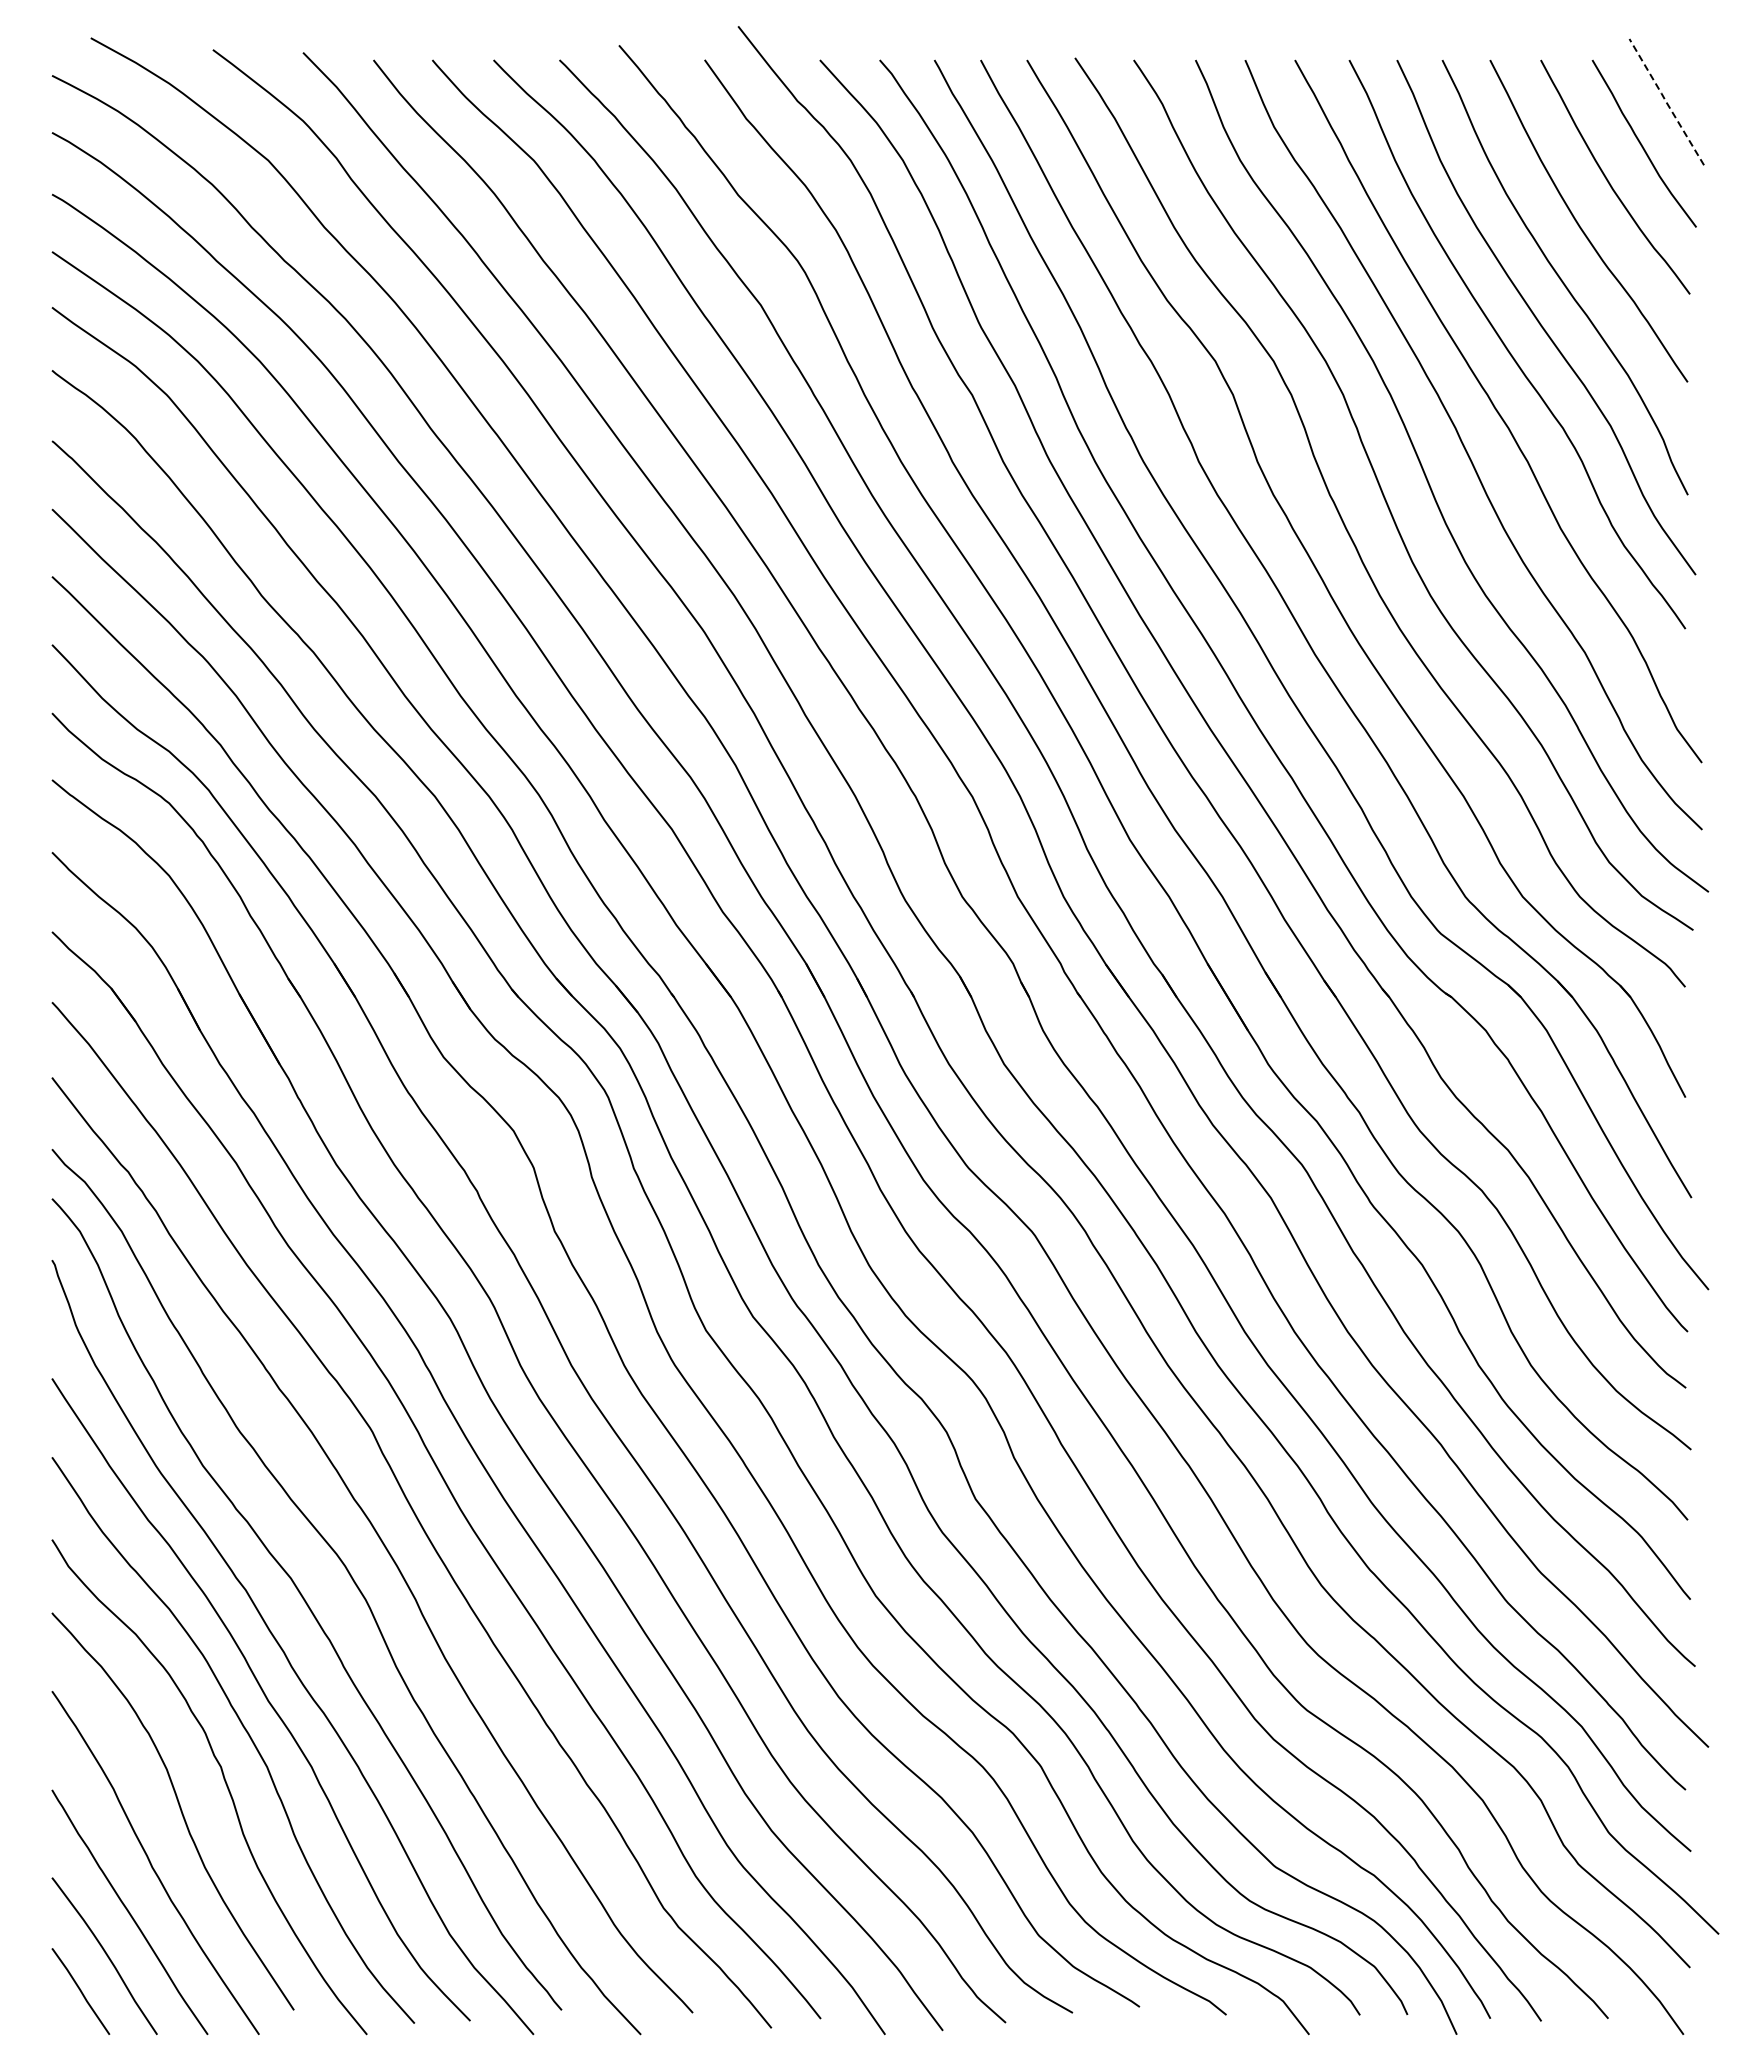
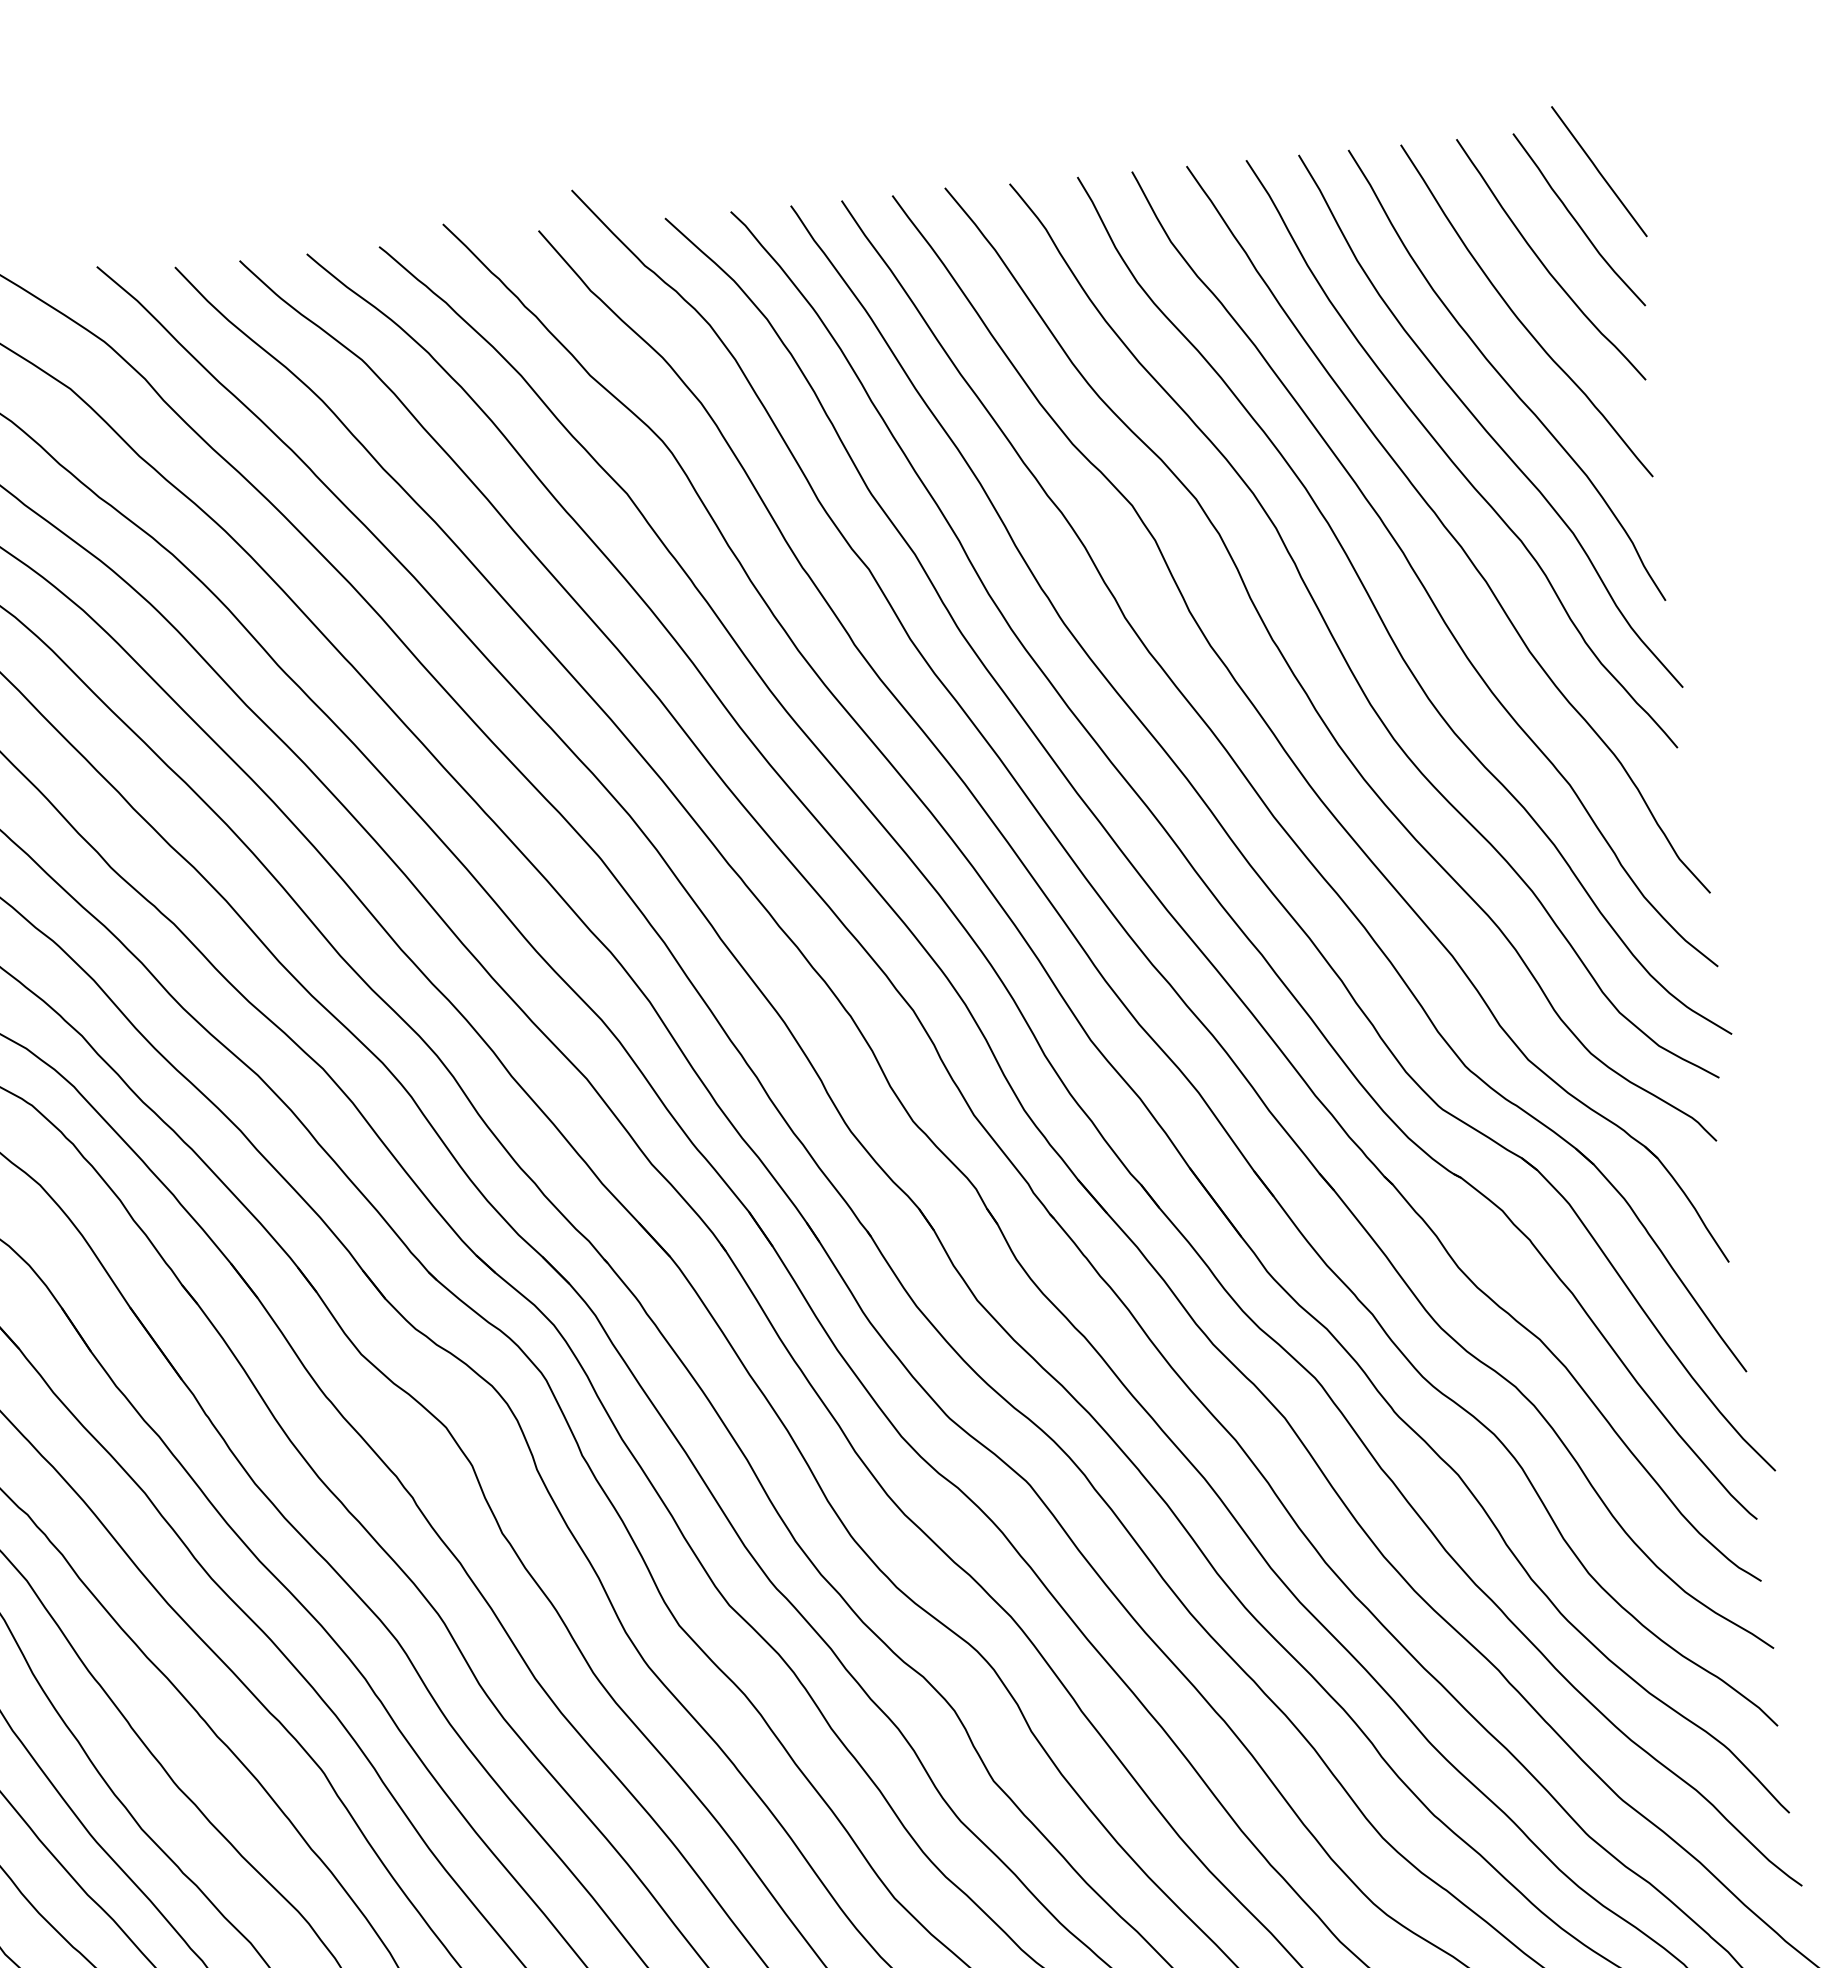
line: (1666, 101) -> (1598, 170), dashed -> solid

